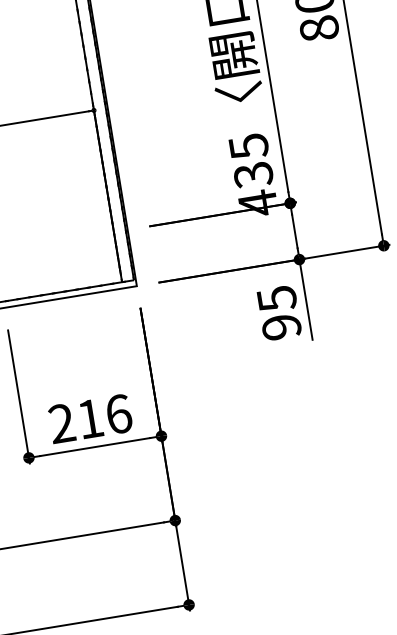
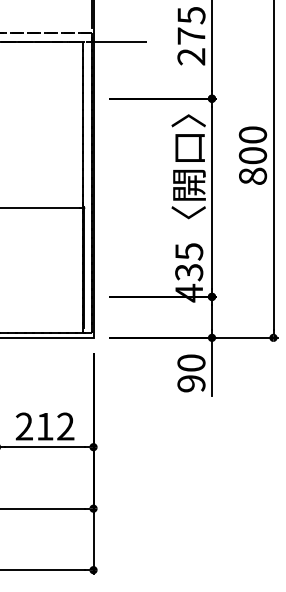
text: (276, 298) -> (191, 362), 95 -> 90
text: (118, 414) -> (65, 426), 216 -> 212

